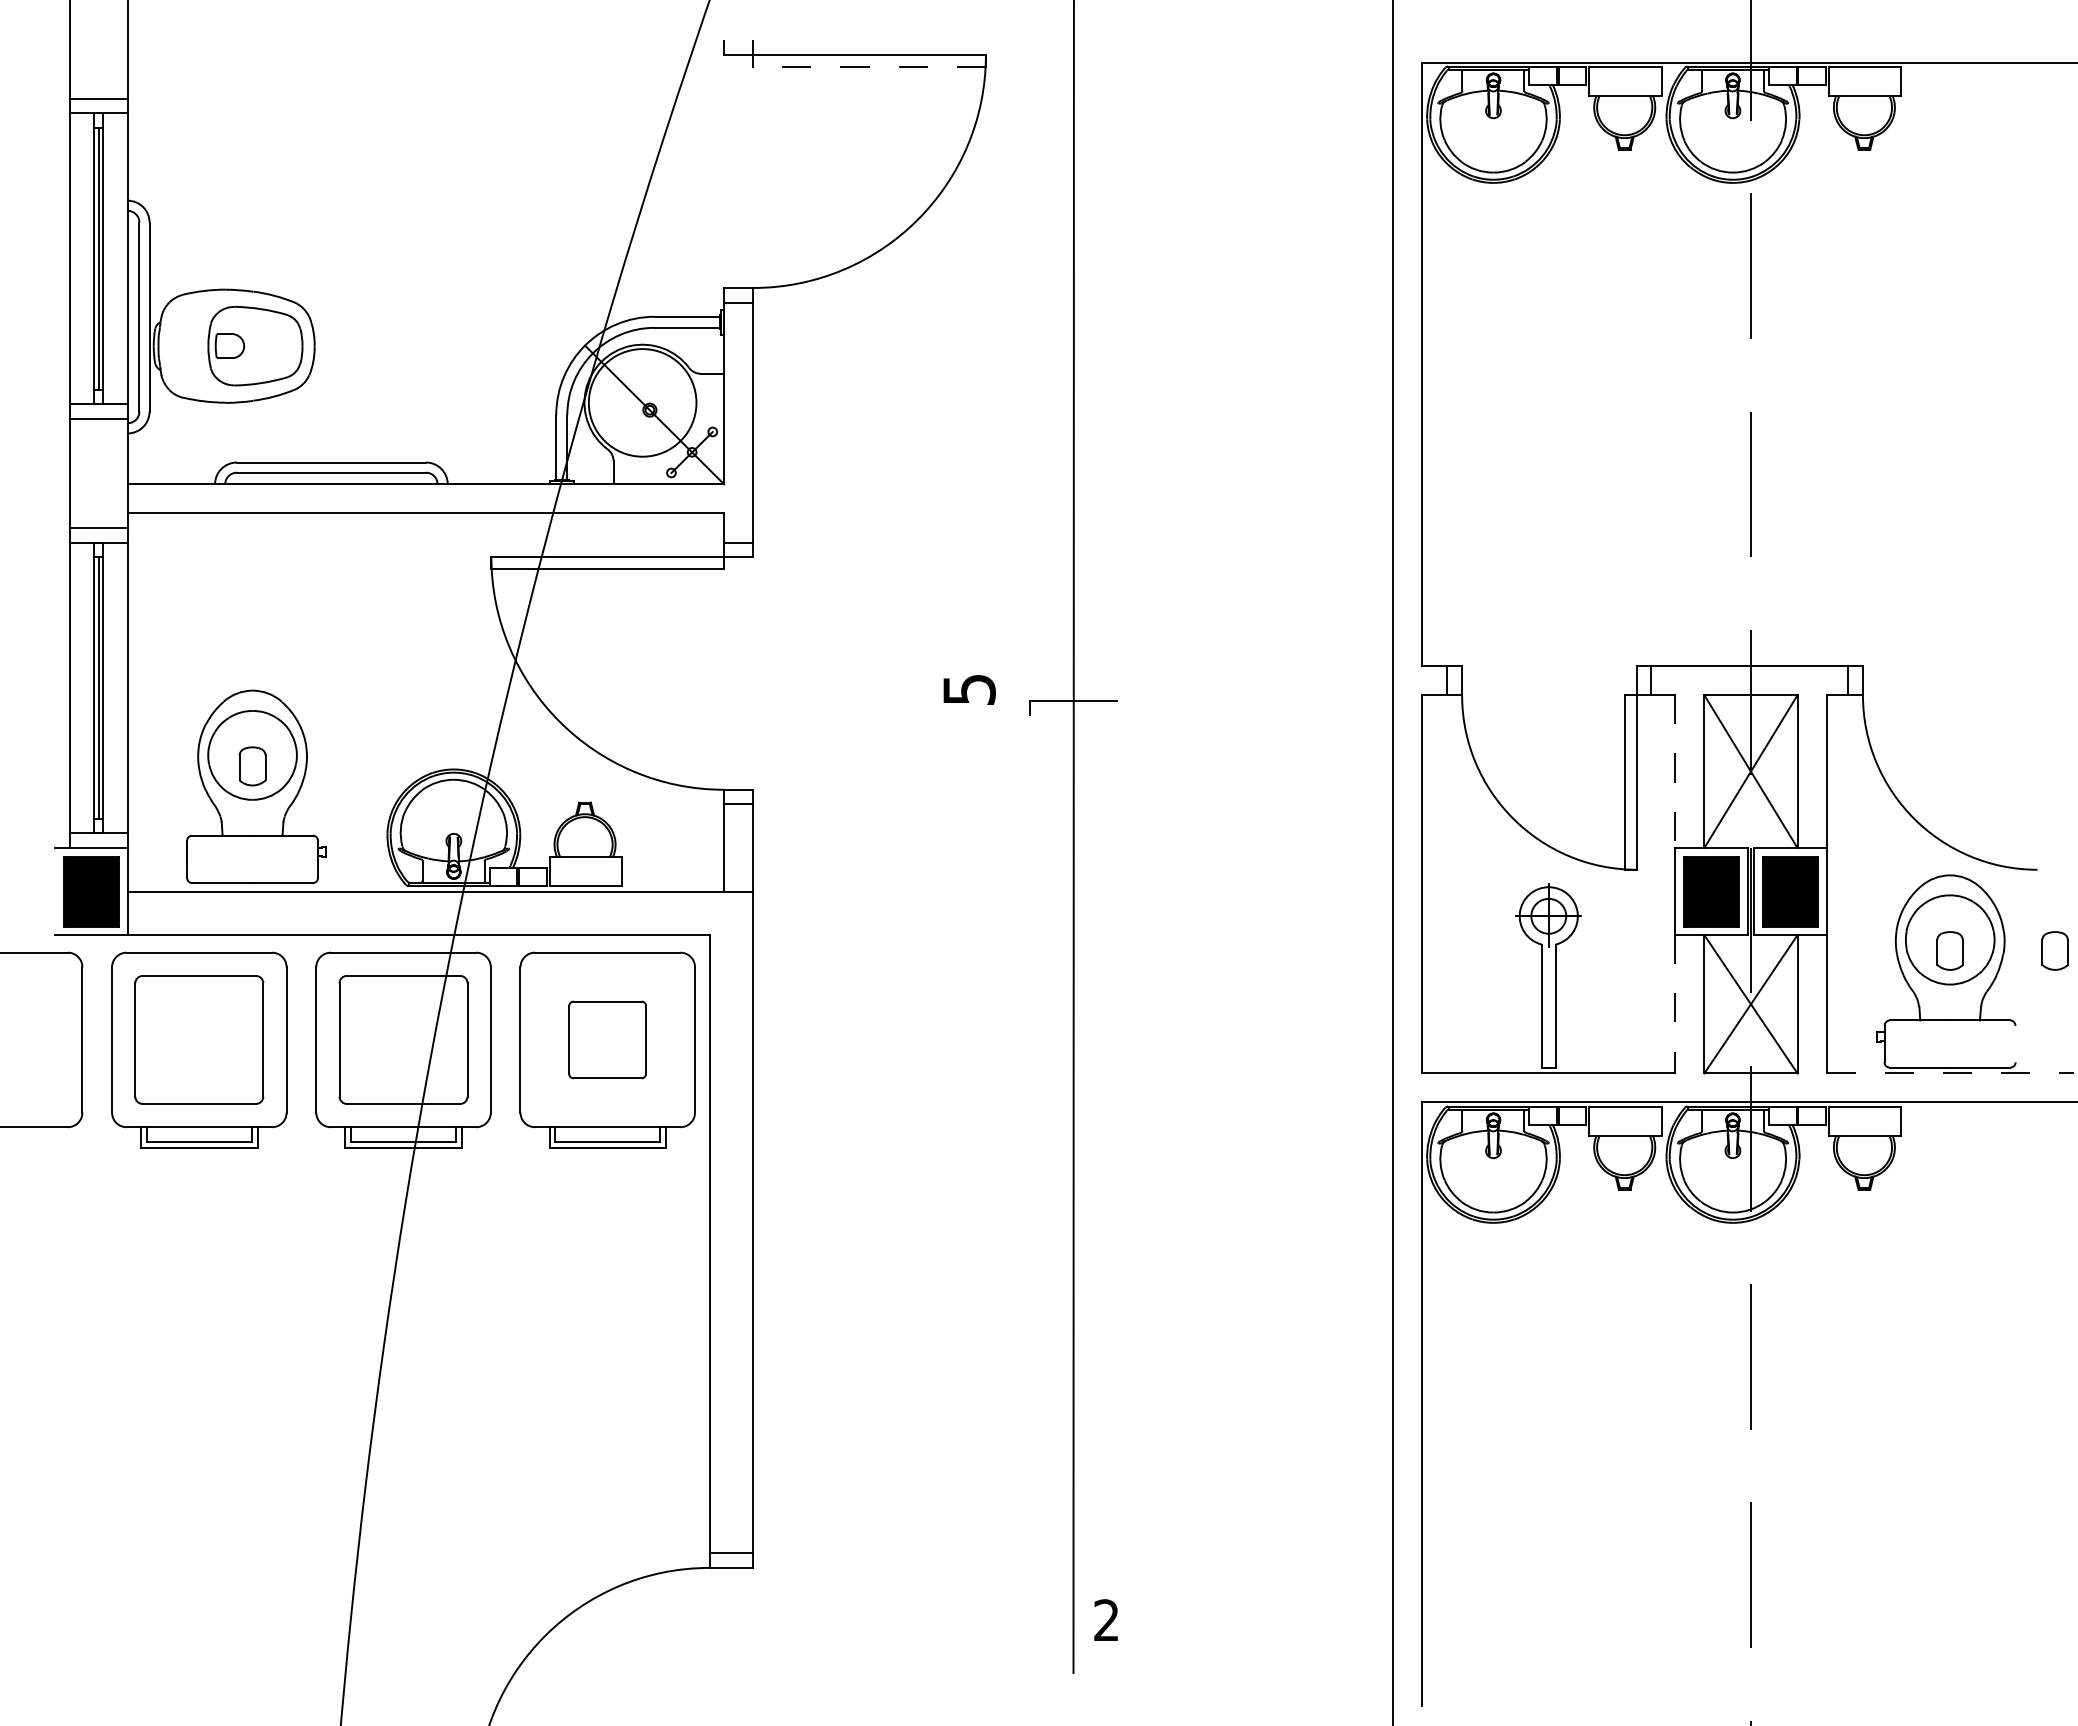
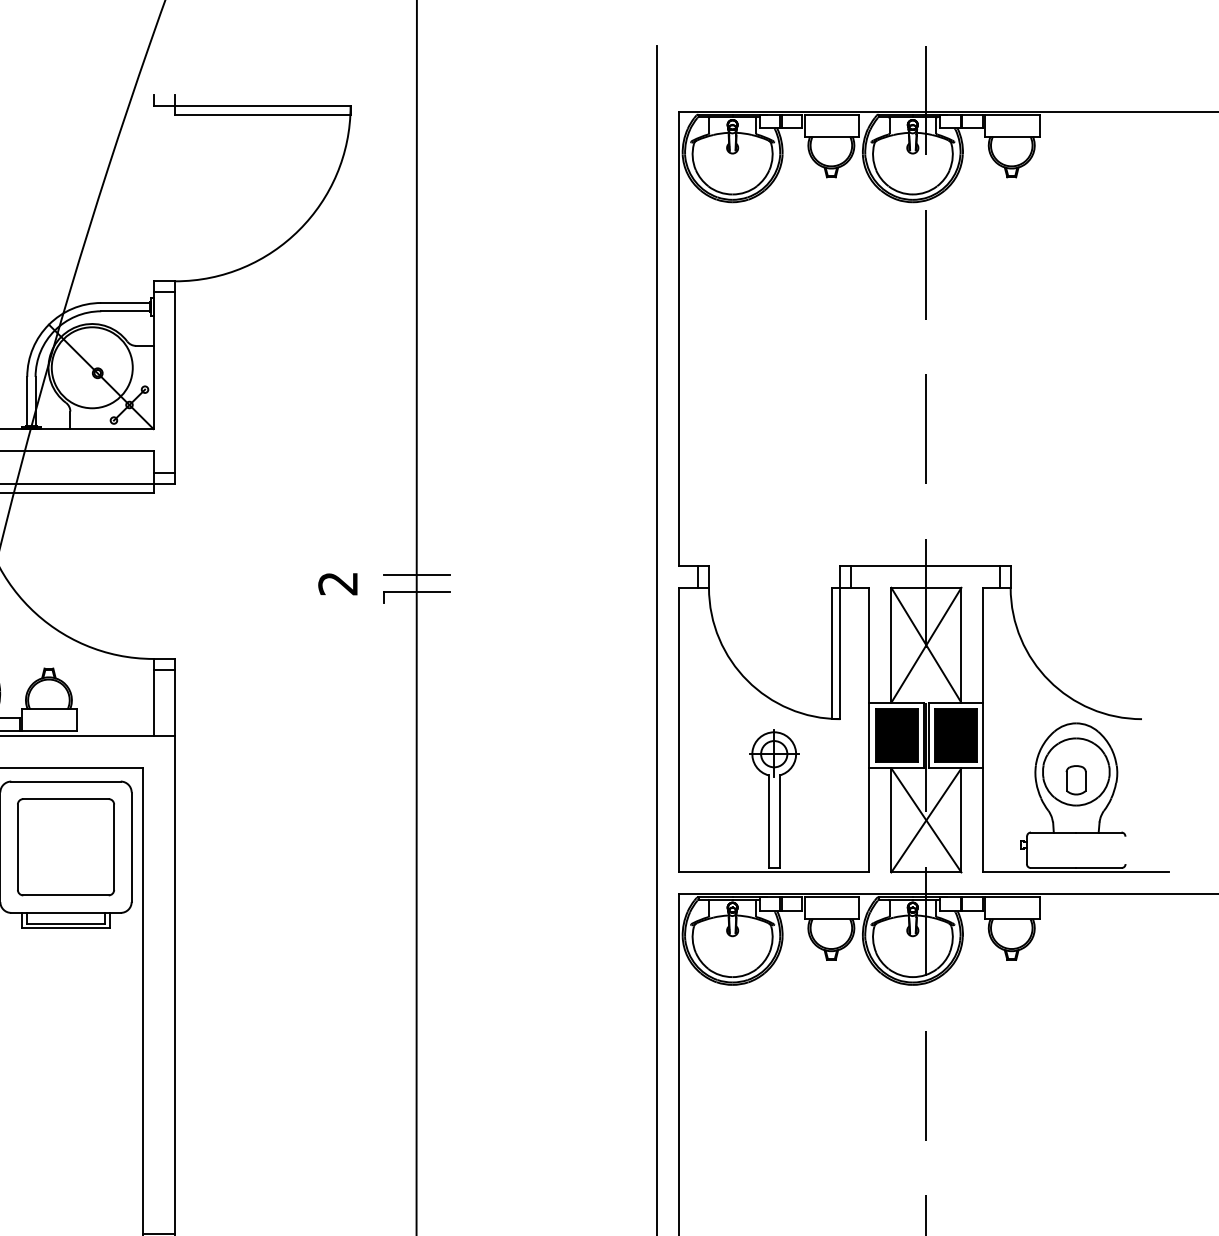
line: (869, 66) -> (263, 114), dashed -> solid
line: (1073, 678) -> (416, 575), added
text: (968, 690) -> (337, 584), 5 -> 2
line: (1675, 772) -> (869, 645), dashed -> solid
part: (2054, 950) -> (1154, 779), removed
line: (1675, 1004) -> (869, 820), dashed -> solid
part: (607, 1039) -> (65, 846), size x1.67
line: (1950, 1073) -> (1076, 872), dashed -> solid

